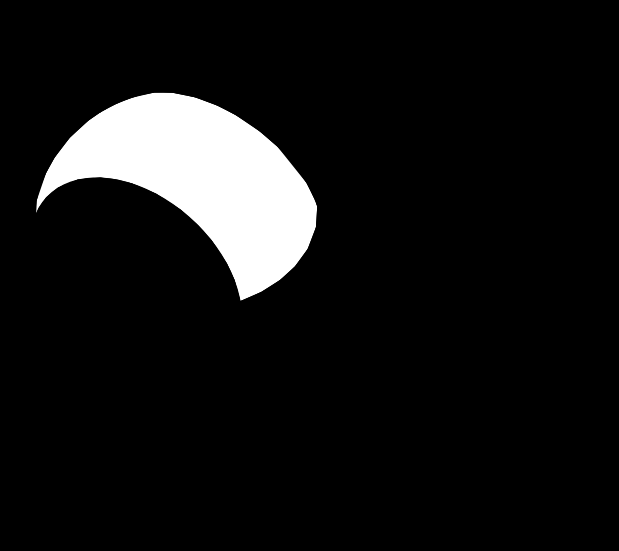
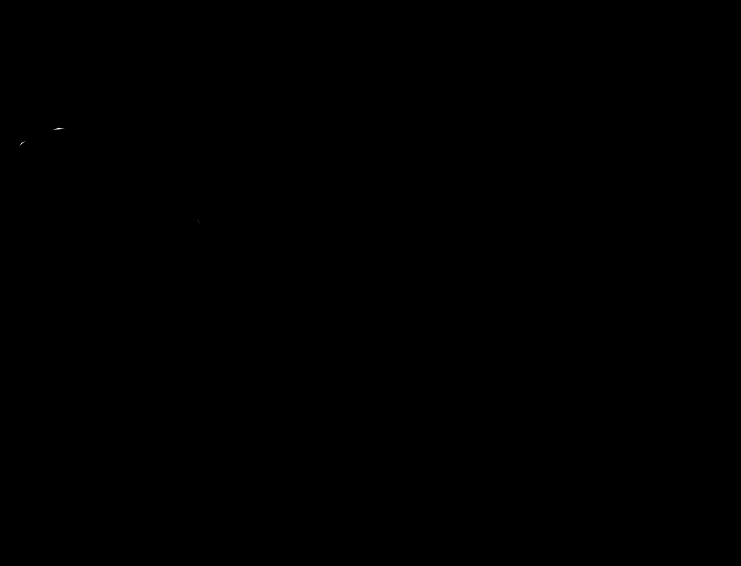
fill: (176, 196) -> (144, 147), added

